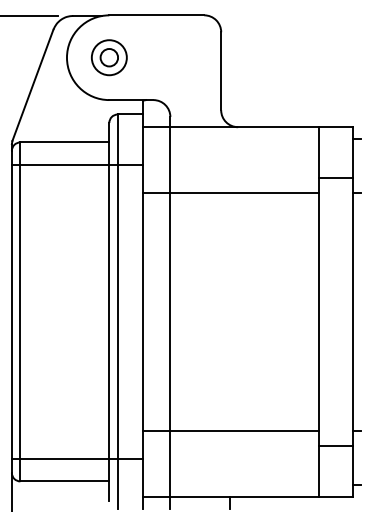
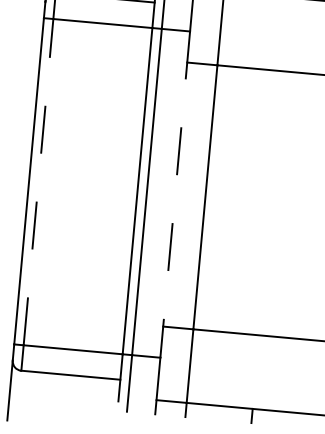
line: (20, 311) -> (38, 181), solid -> dashed
line: (143, 311) -> (175, 194), solid -> dashed

